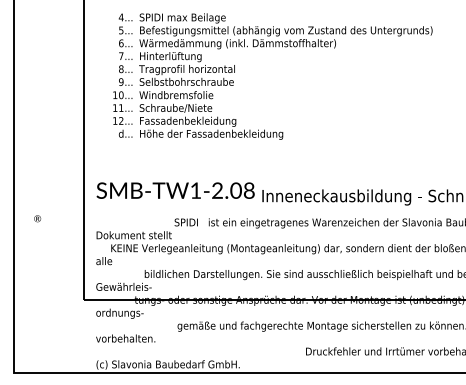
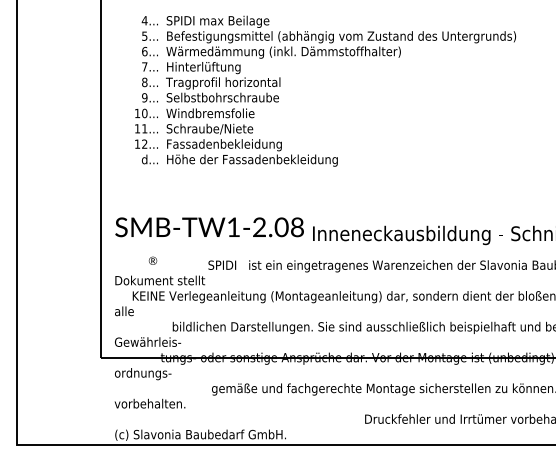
text: (37, 218) -> (152, 260), moved

